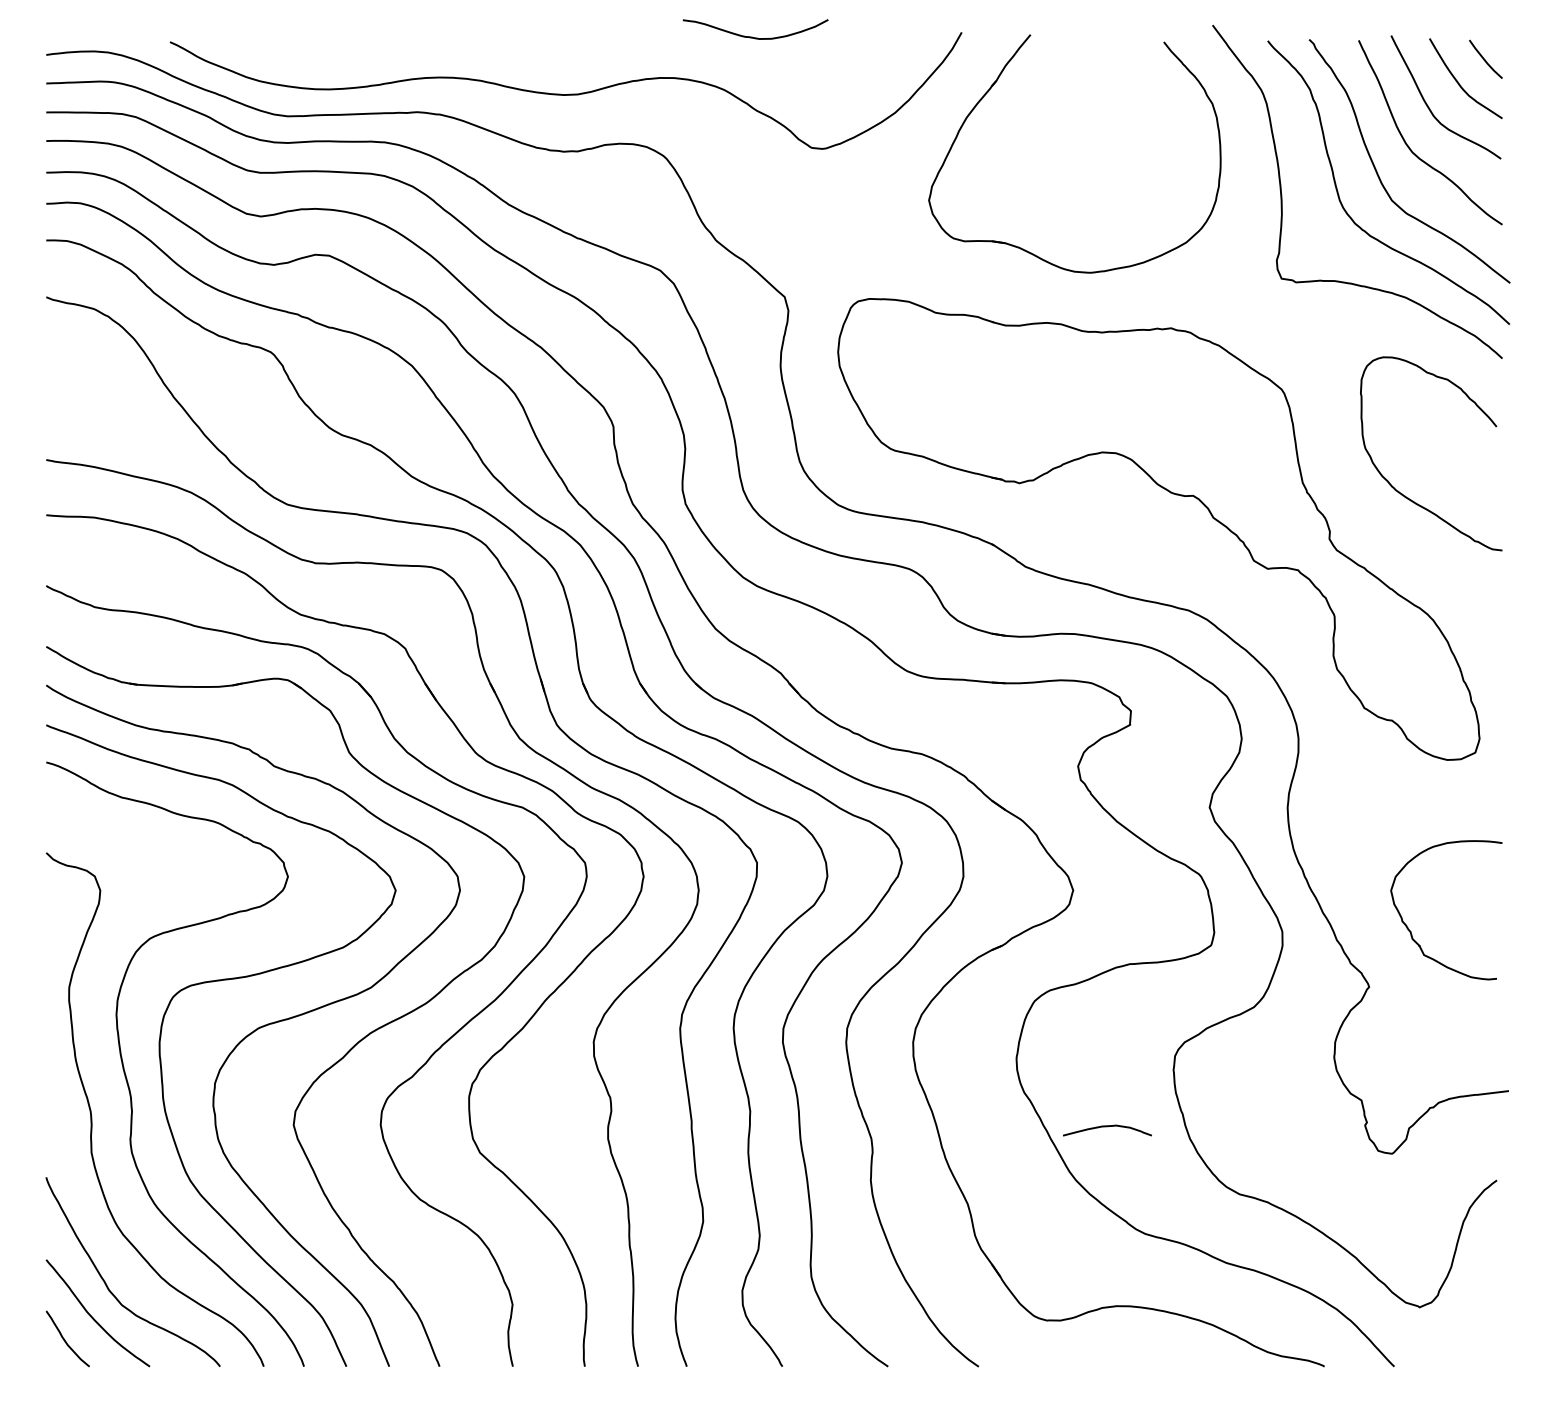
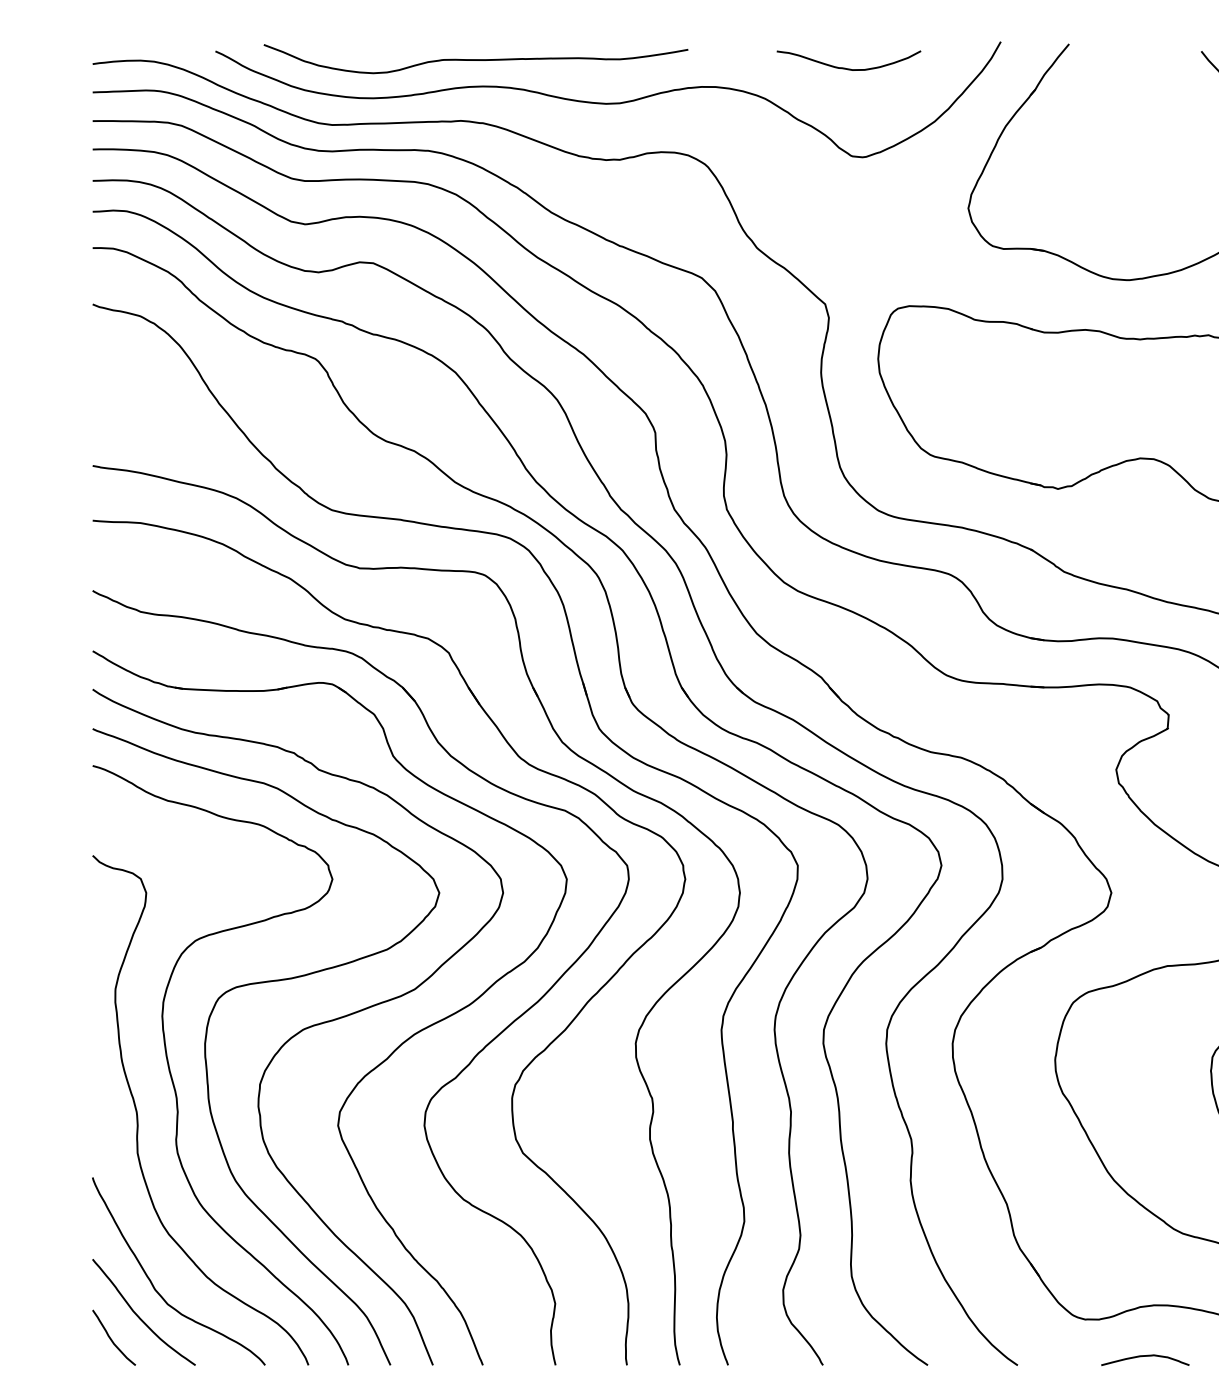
curve: (752, 36) -> (845, 67), moved
curve: (432, 50) -> (475, 59), added
curve: (1107, 1127) -> (1145, 1357), moved

